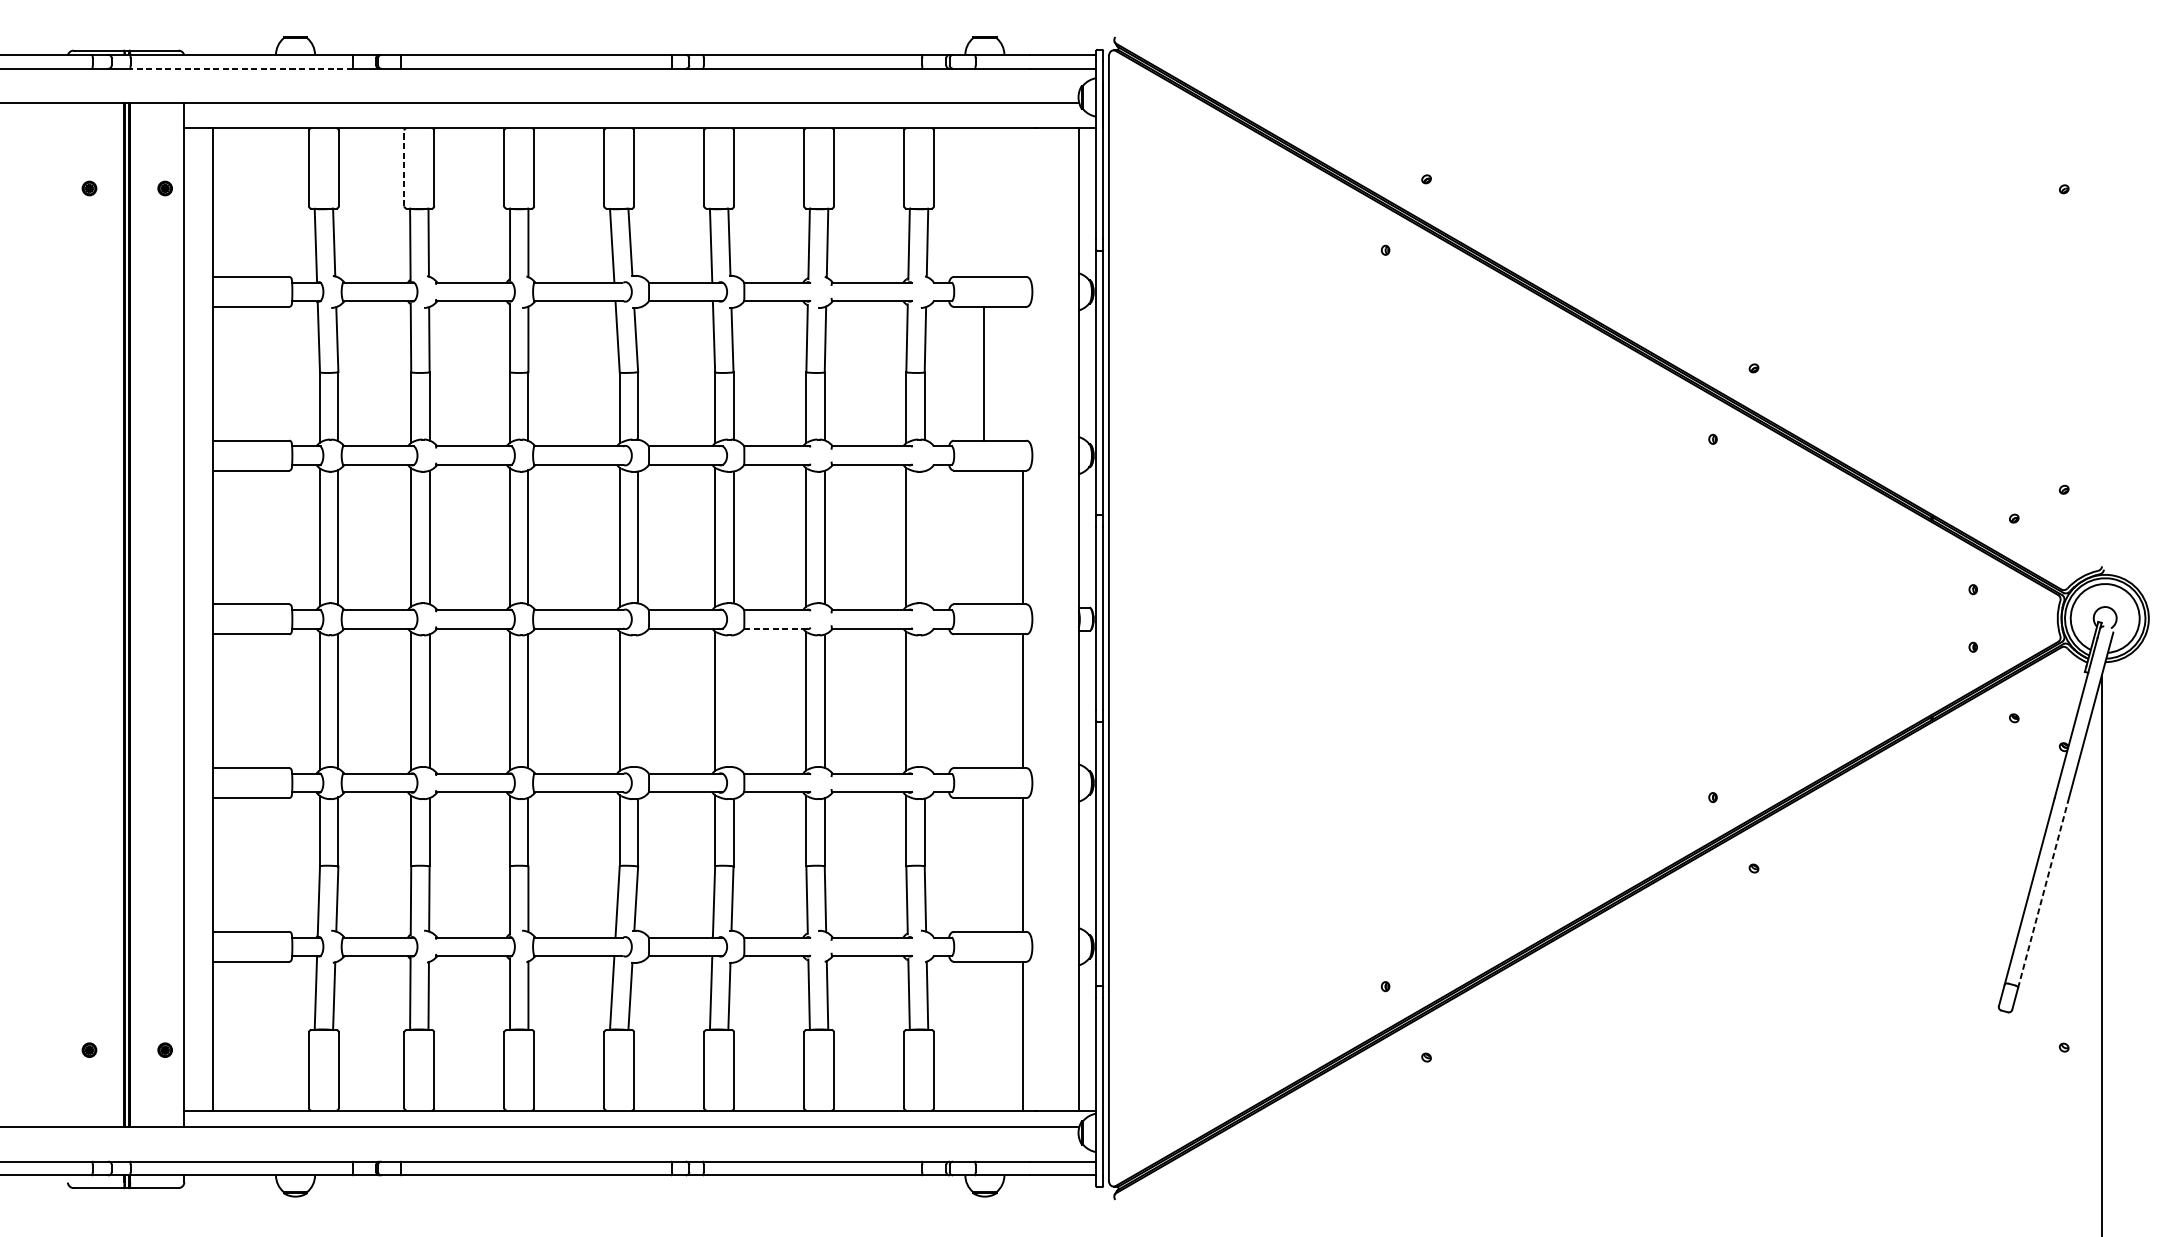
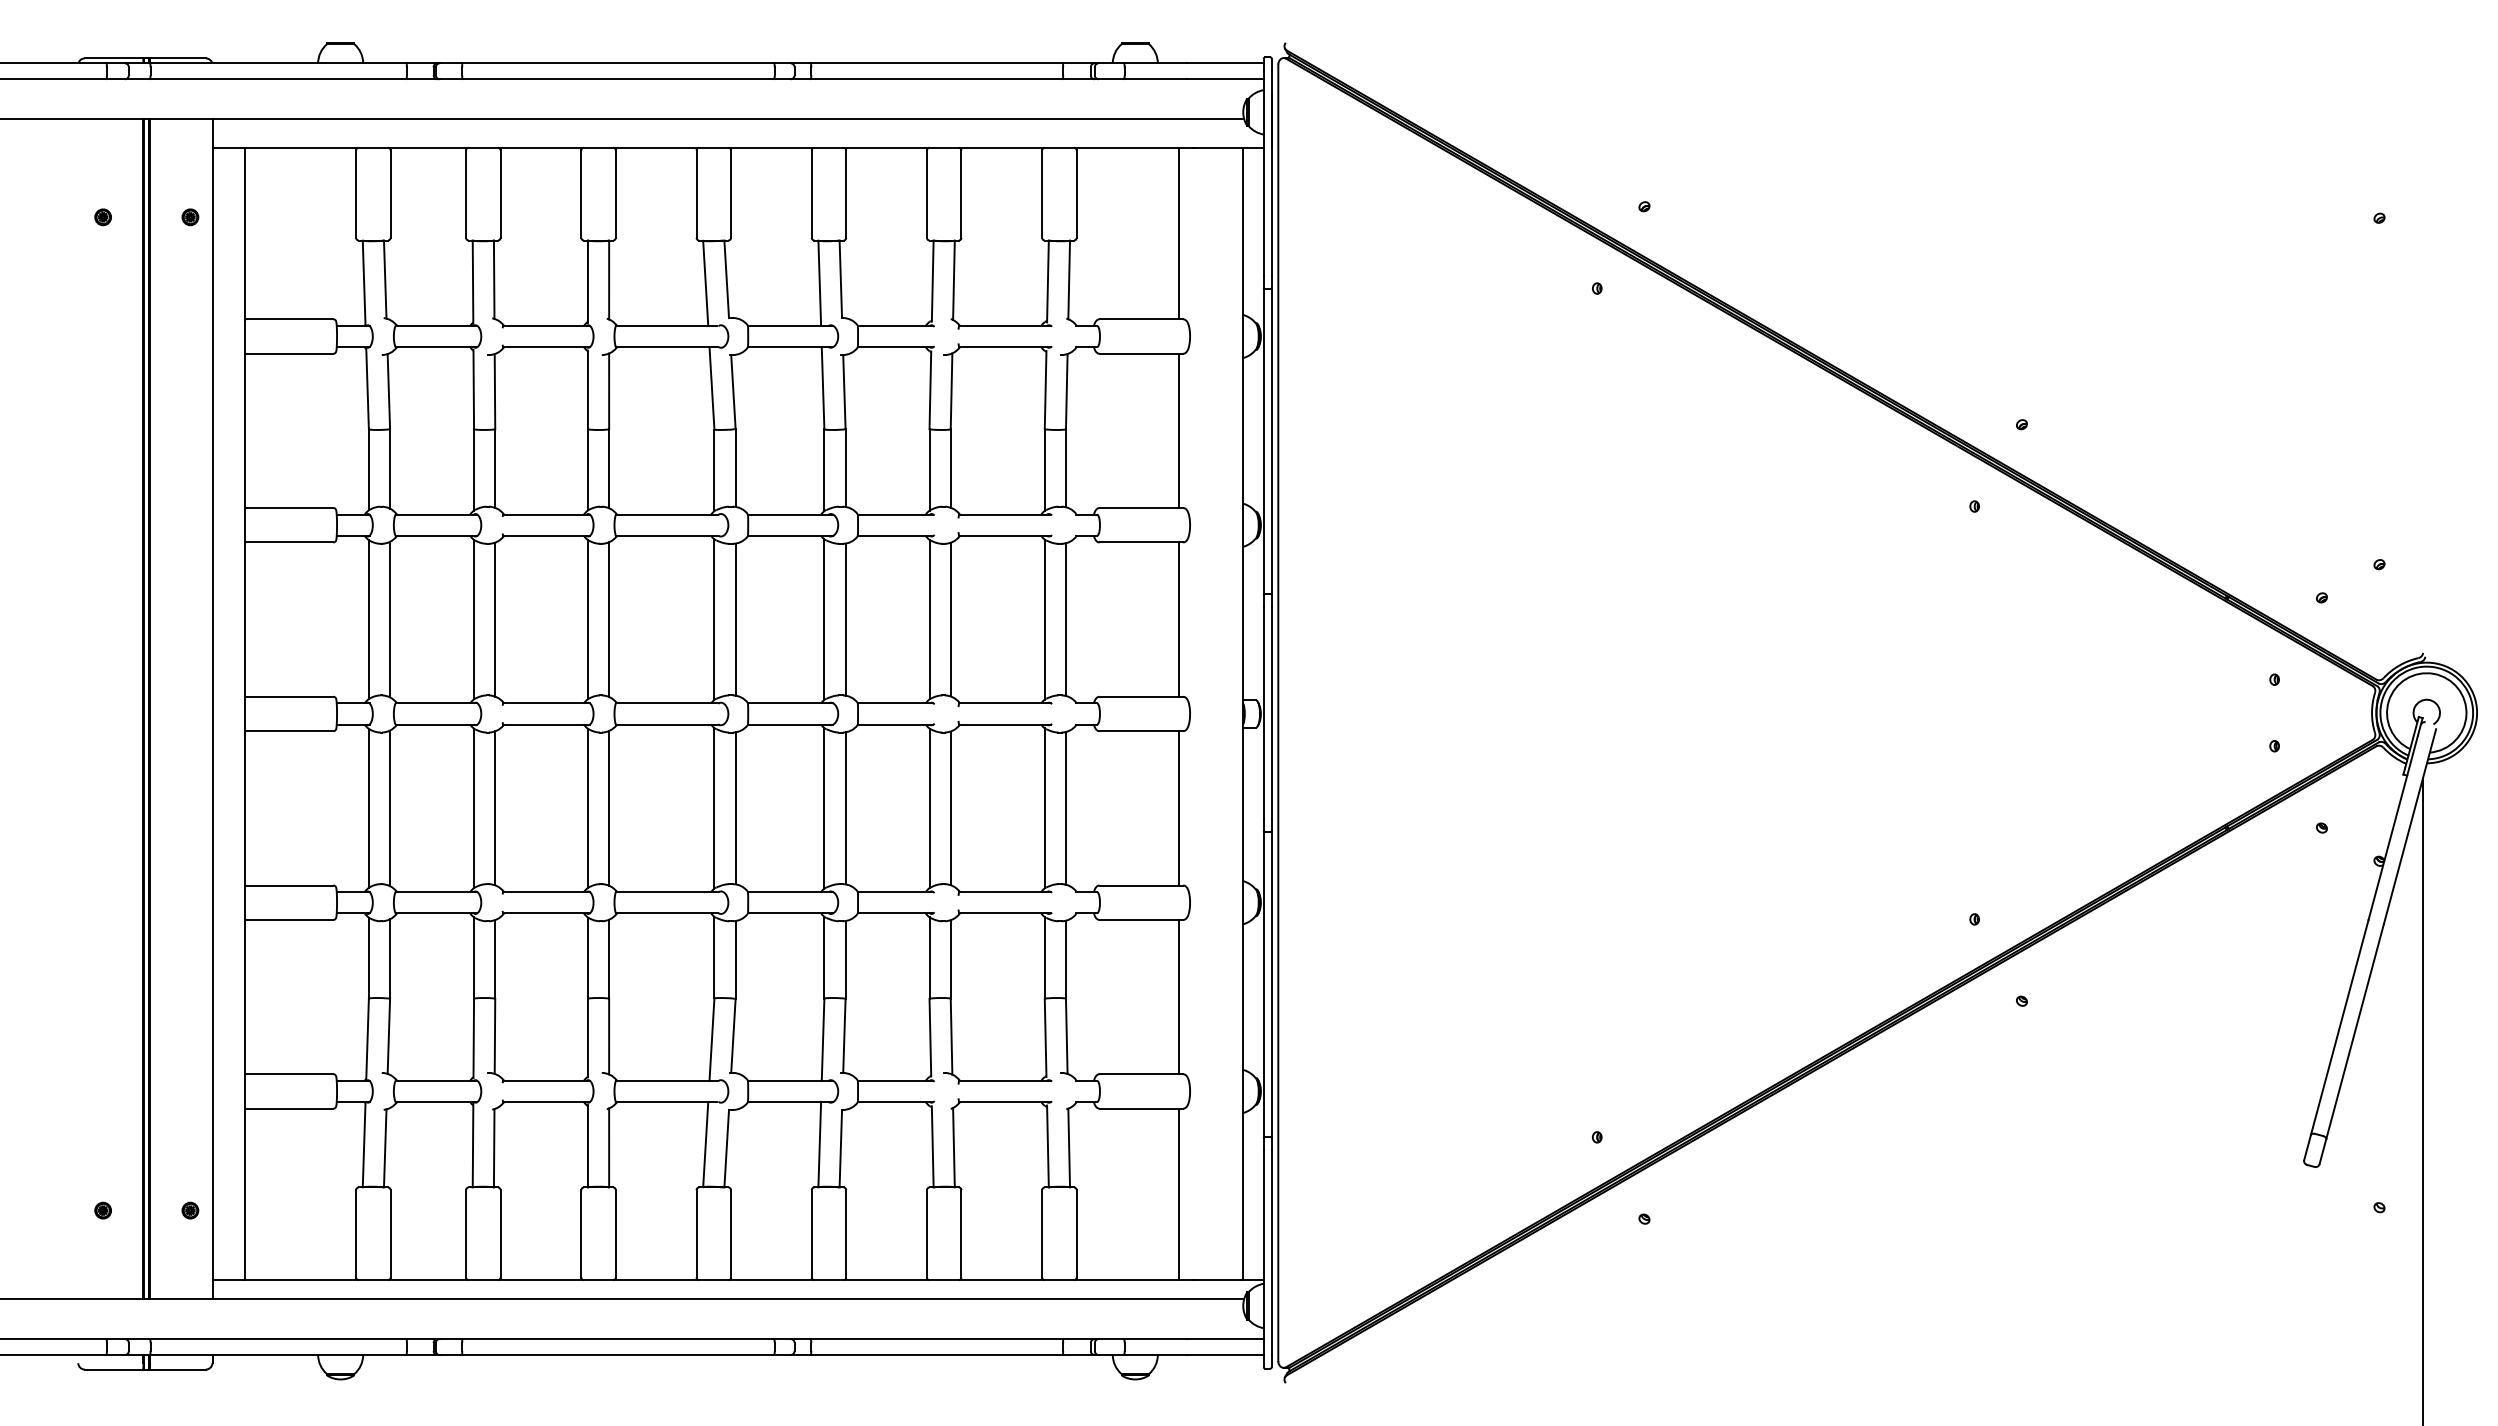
line: (240, 68) -> (277, 79), dashed -> solid
line: (404, 168) -> (466, 194), dashed -> solid
line: (1022, 202) -> (1178, 233), added
line: (984, 373) -> (1178, 430), moved
line: (924, 537) -> (1065, 619), added
line: (776, 628) -> (895, 724), dashed -> solid
line: (638, 701) -> (735, 808), added
line: (733, 701) -> (845, 808), added
line: (924, 701) -> (1065, 808), added
line: (2043, 894) -> (2355, 1031), dashed -> solid

